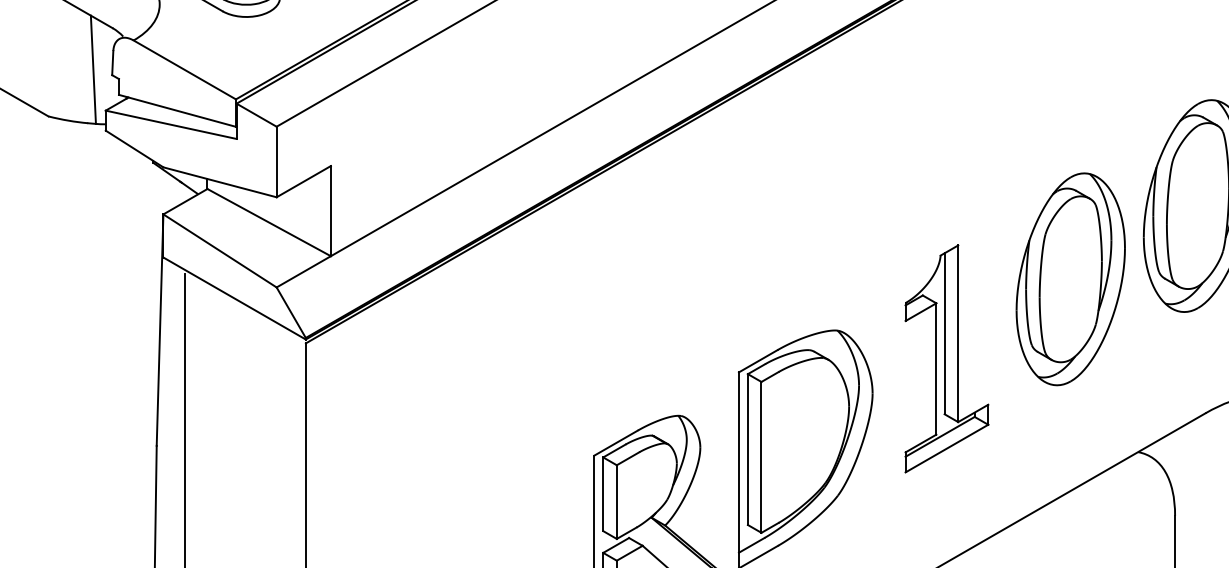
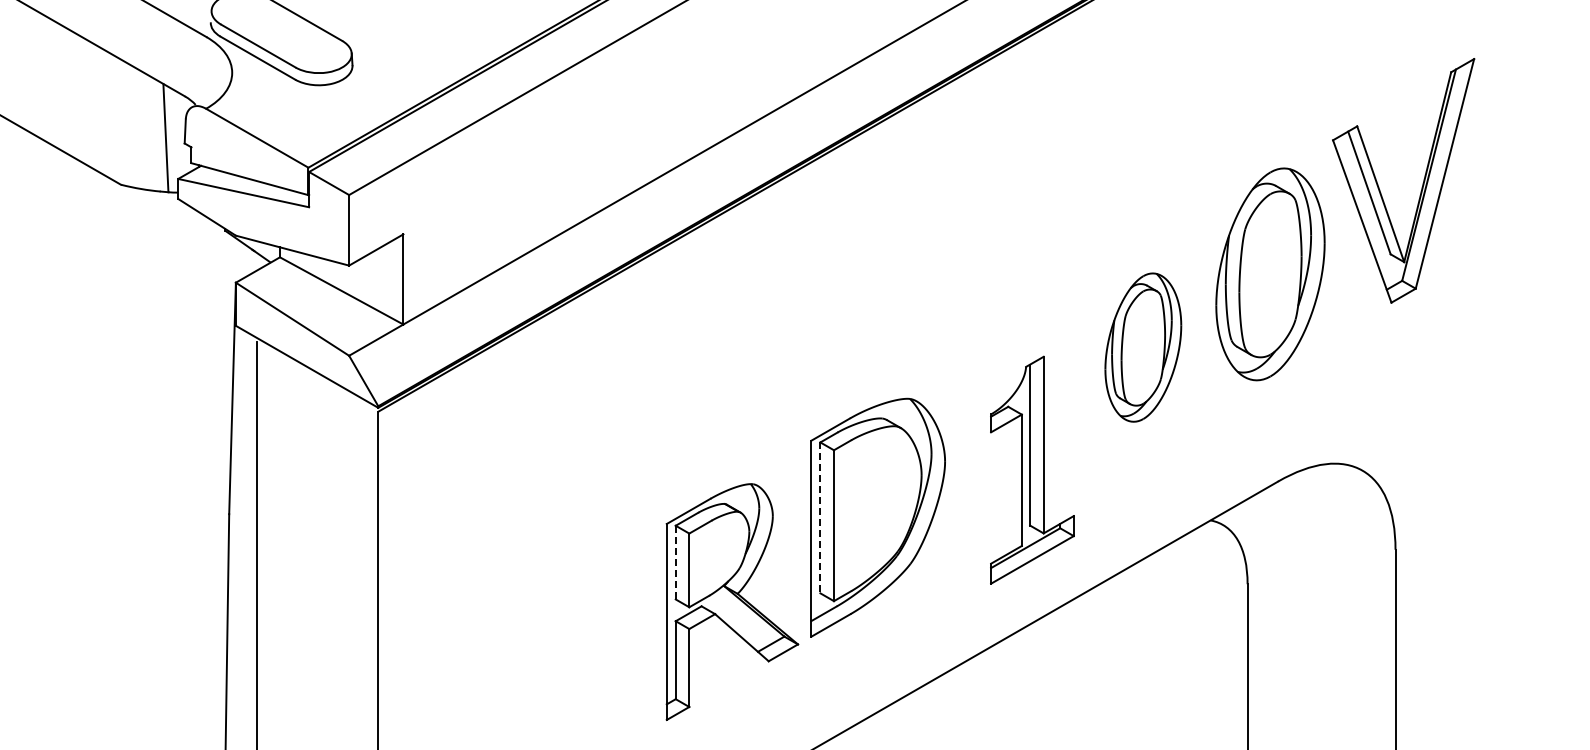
part: (1071, 279) -> (1143, 347), size x0.7
part: (947, 358) -> (1032, 469), moved
line: (748, 450) -> (820, 518), solid -> dashed
line: (603, 494) -> (675, 562), solid -> dashed

